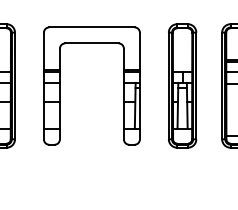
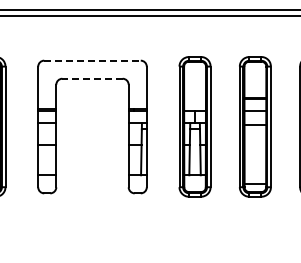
line: (92, 27) -> (93, 60), solid -> dashed
line: (91, 43) -> (92, 78), solid -> dashed

